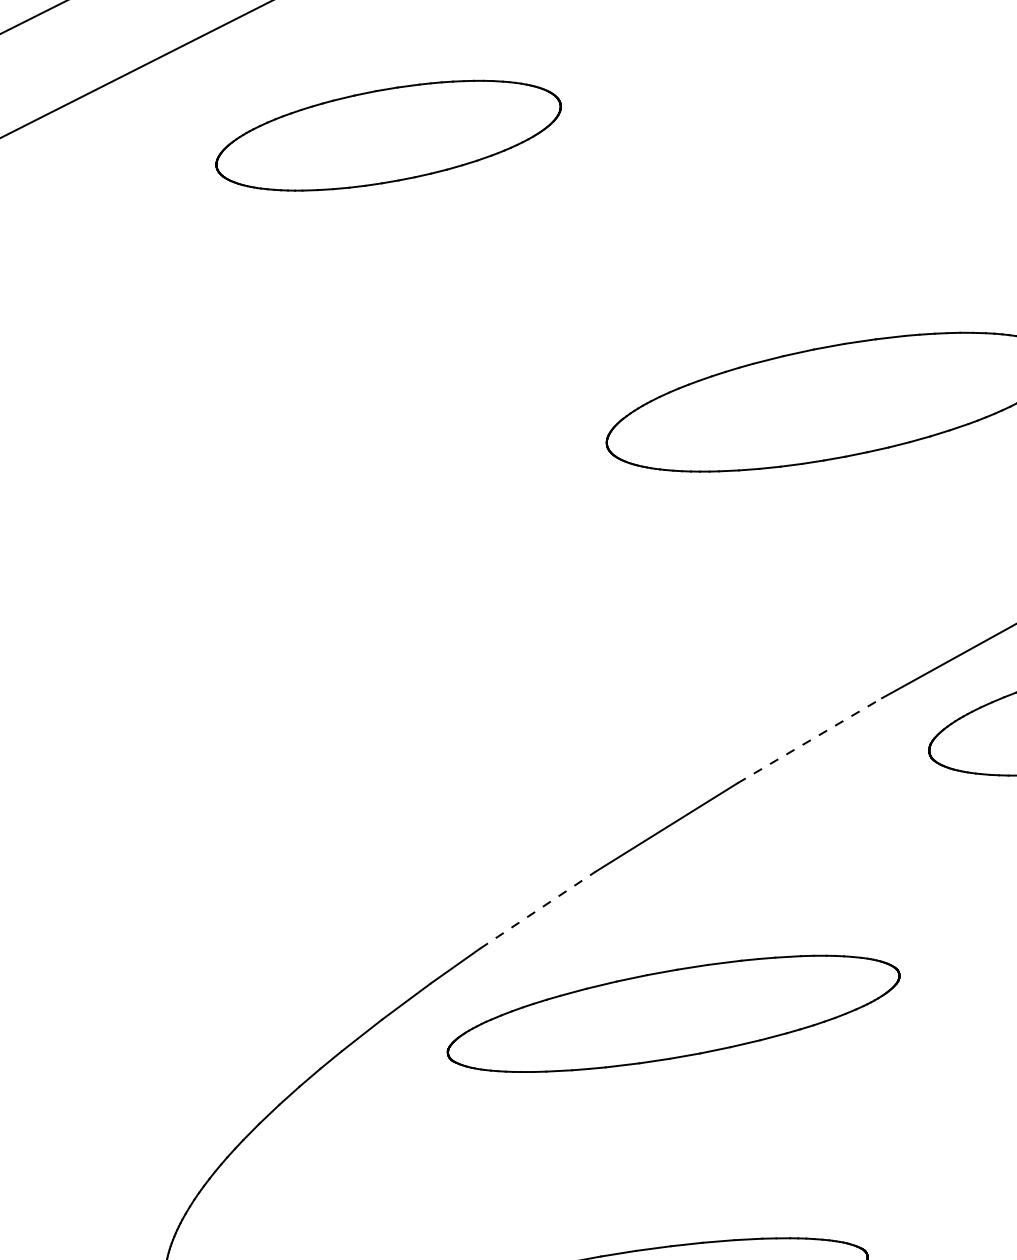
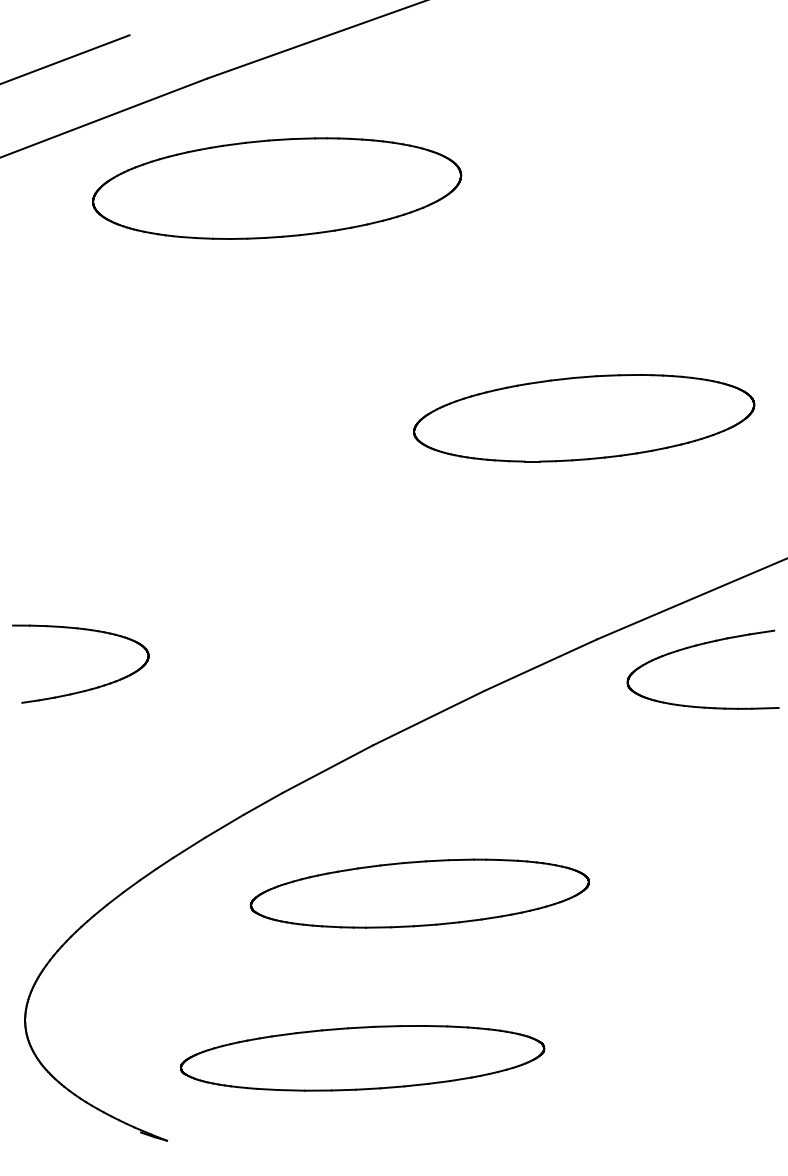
part: (388, 135) -> (277, 188), size x1.43
line: (809, 741) -> (540, 665), dashed -> solid
part: (200, 836) -> (85, 689), added
line: (538, 909) -> (328, 768), dashed -> solid
part: (673, 1013) -> (419, 893), moved

